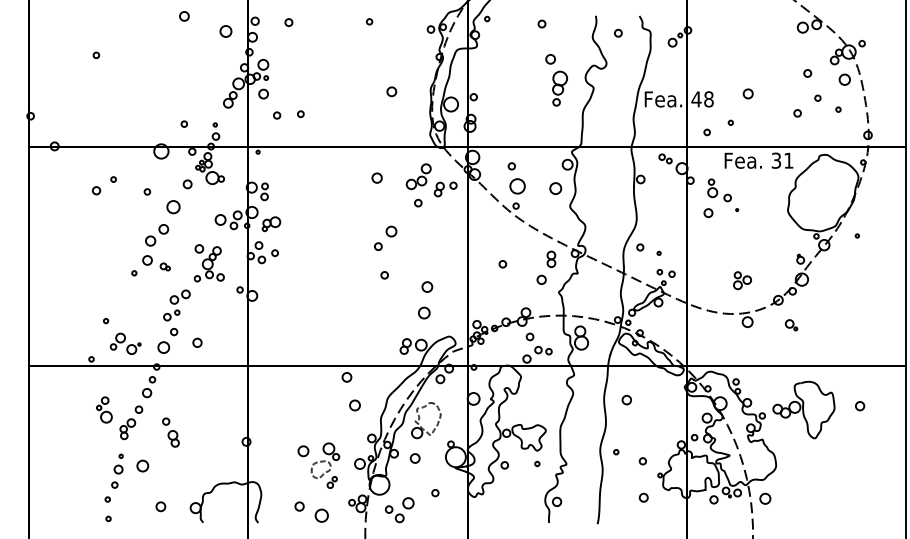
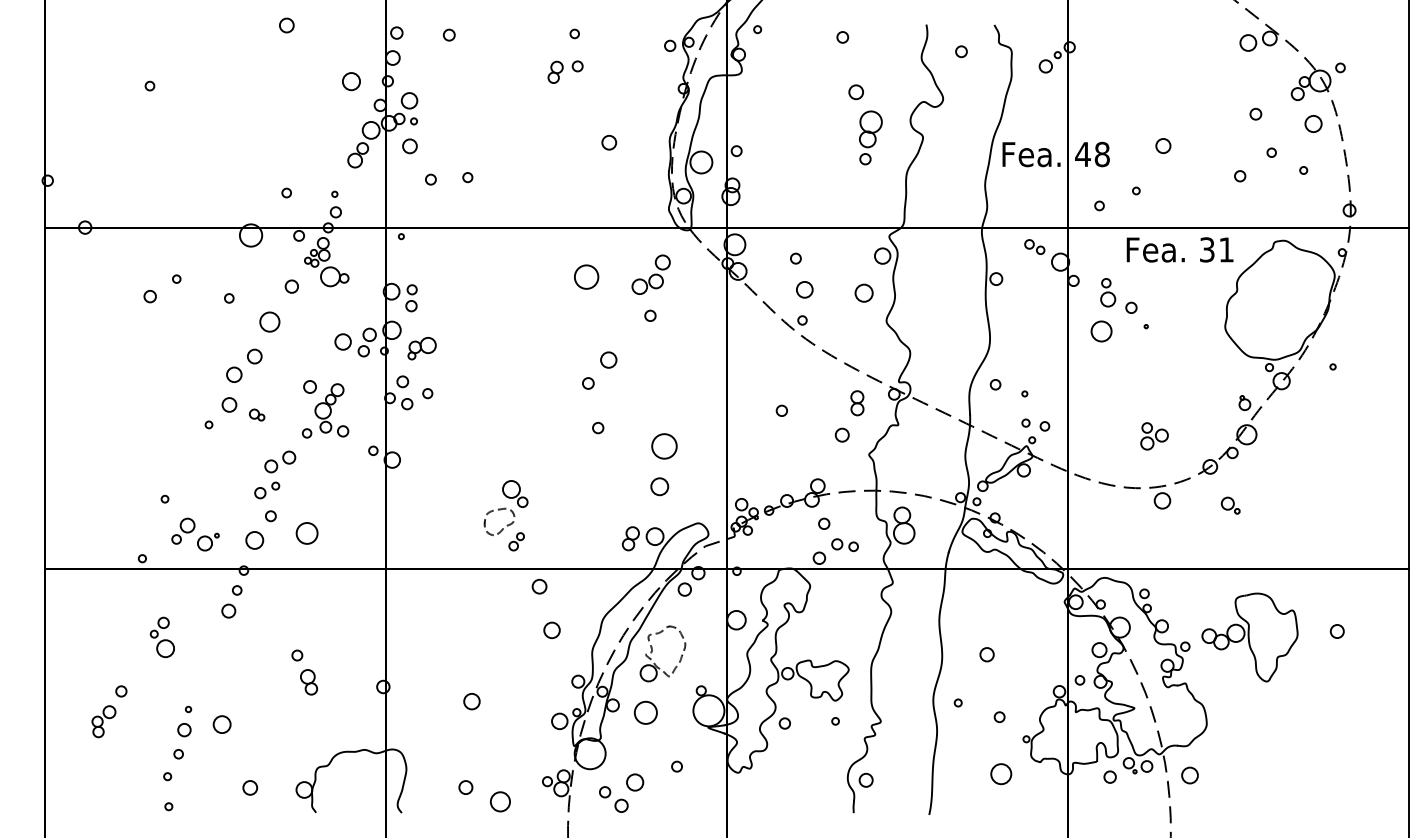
circle: (225, 31) -> (350, 81), moved
circle: (376, 177) -> (585, 275), size x1.6
circle: (517, 186) -> (804, 289), size x0.7
part: (445, 189) -> (565, 72), moved
circle: (708, 212) -> (1101, 330), size x1.6
circle: (427, 286) -> (664, 445), size x1.6
circle: (197, 342) -> (307, 532), size x1.6
circle: (626, 399) -> (986, 653), moved
part: (131, 422) -> (109, 711), moved
part: (170, 432) -> (304, 672), moved
circle: (414, 458) -> (644, 712), size x1.6
part: (325, 465) -> (506, 515), moved
circle: (643, 497) -> (1000, 773), size x1.6

